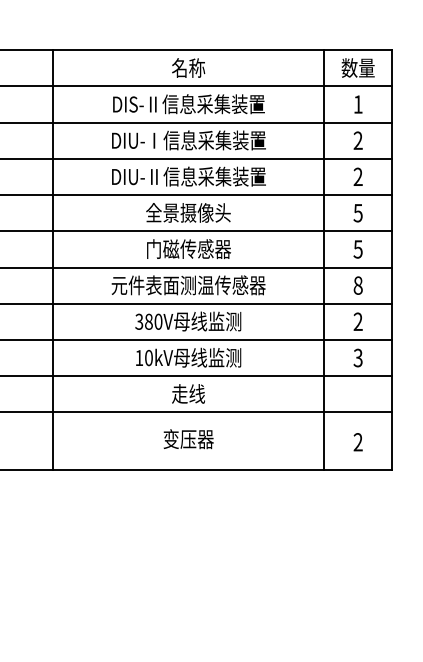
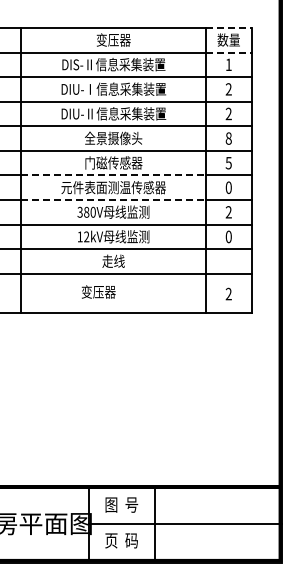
line: (359, 49) -> (229, 27), solid -> dashed
text: (188, 67) -> (113, 39), 名称 -> 变压器
line: (359, 86) -> (229, 52), solid -> dashed
text: (357, 213) -> (228, 138), 5 -> 8
line: (189, 267) -> (114, 175), solid -> dashed
text: (357, 285) -> (228, 187), 8 -> 0
line: (189, 304) -> (114, 200), solid -> dashed
text: (148, 357) -> (86, 236), 10kV -> 12kV
text: (357, 357) -> (228, 236), 3 -> 0
text: (188, 438) -> (98, 291), moved

